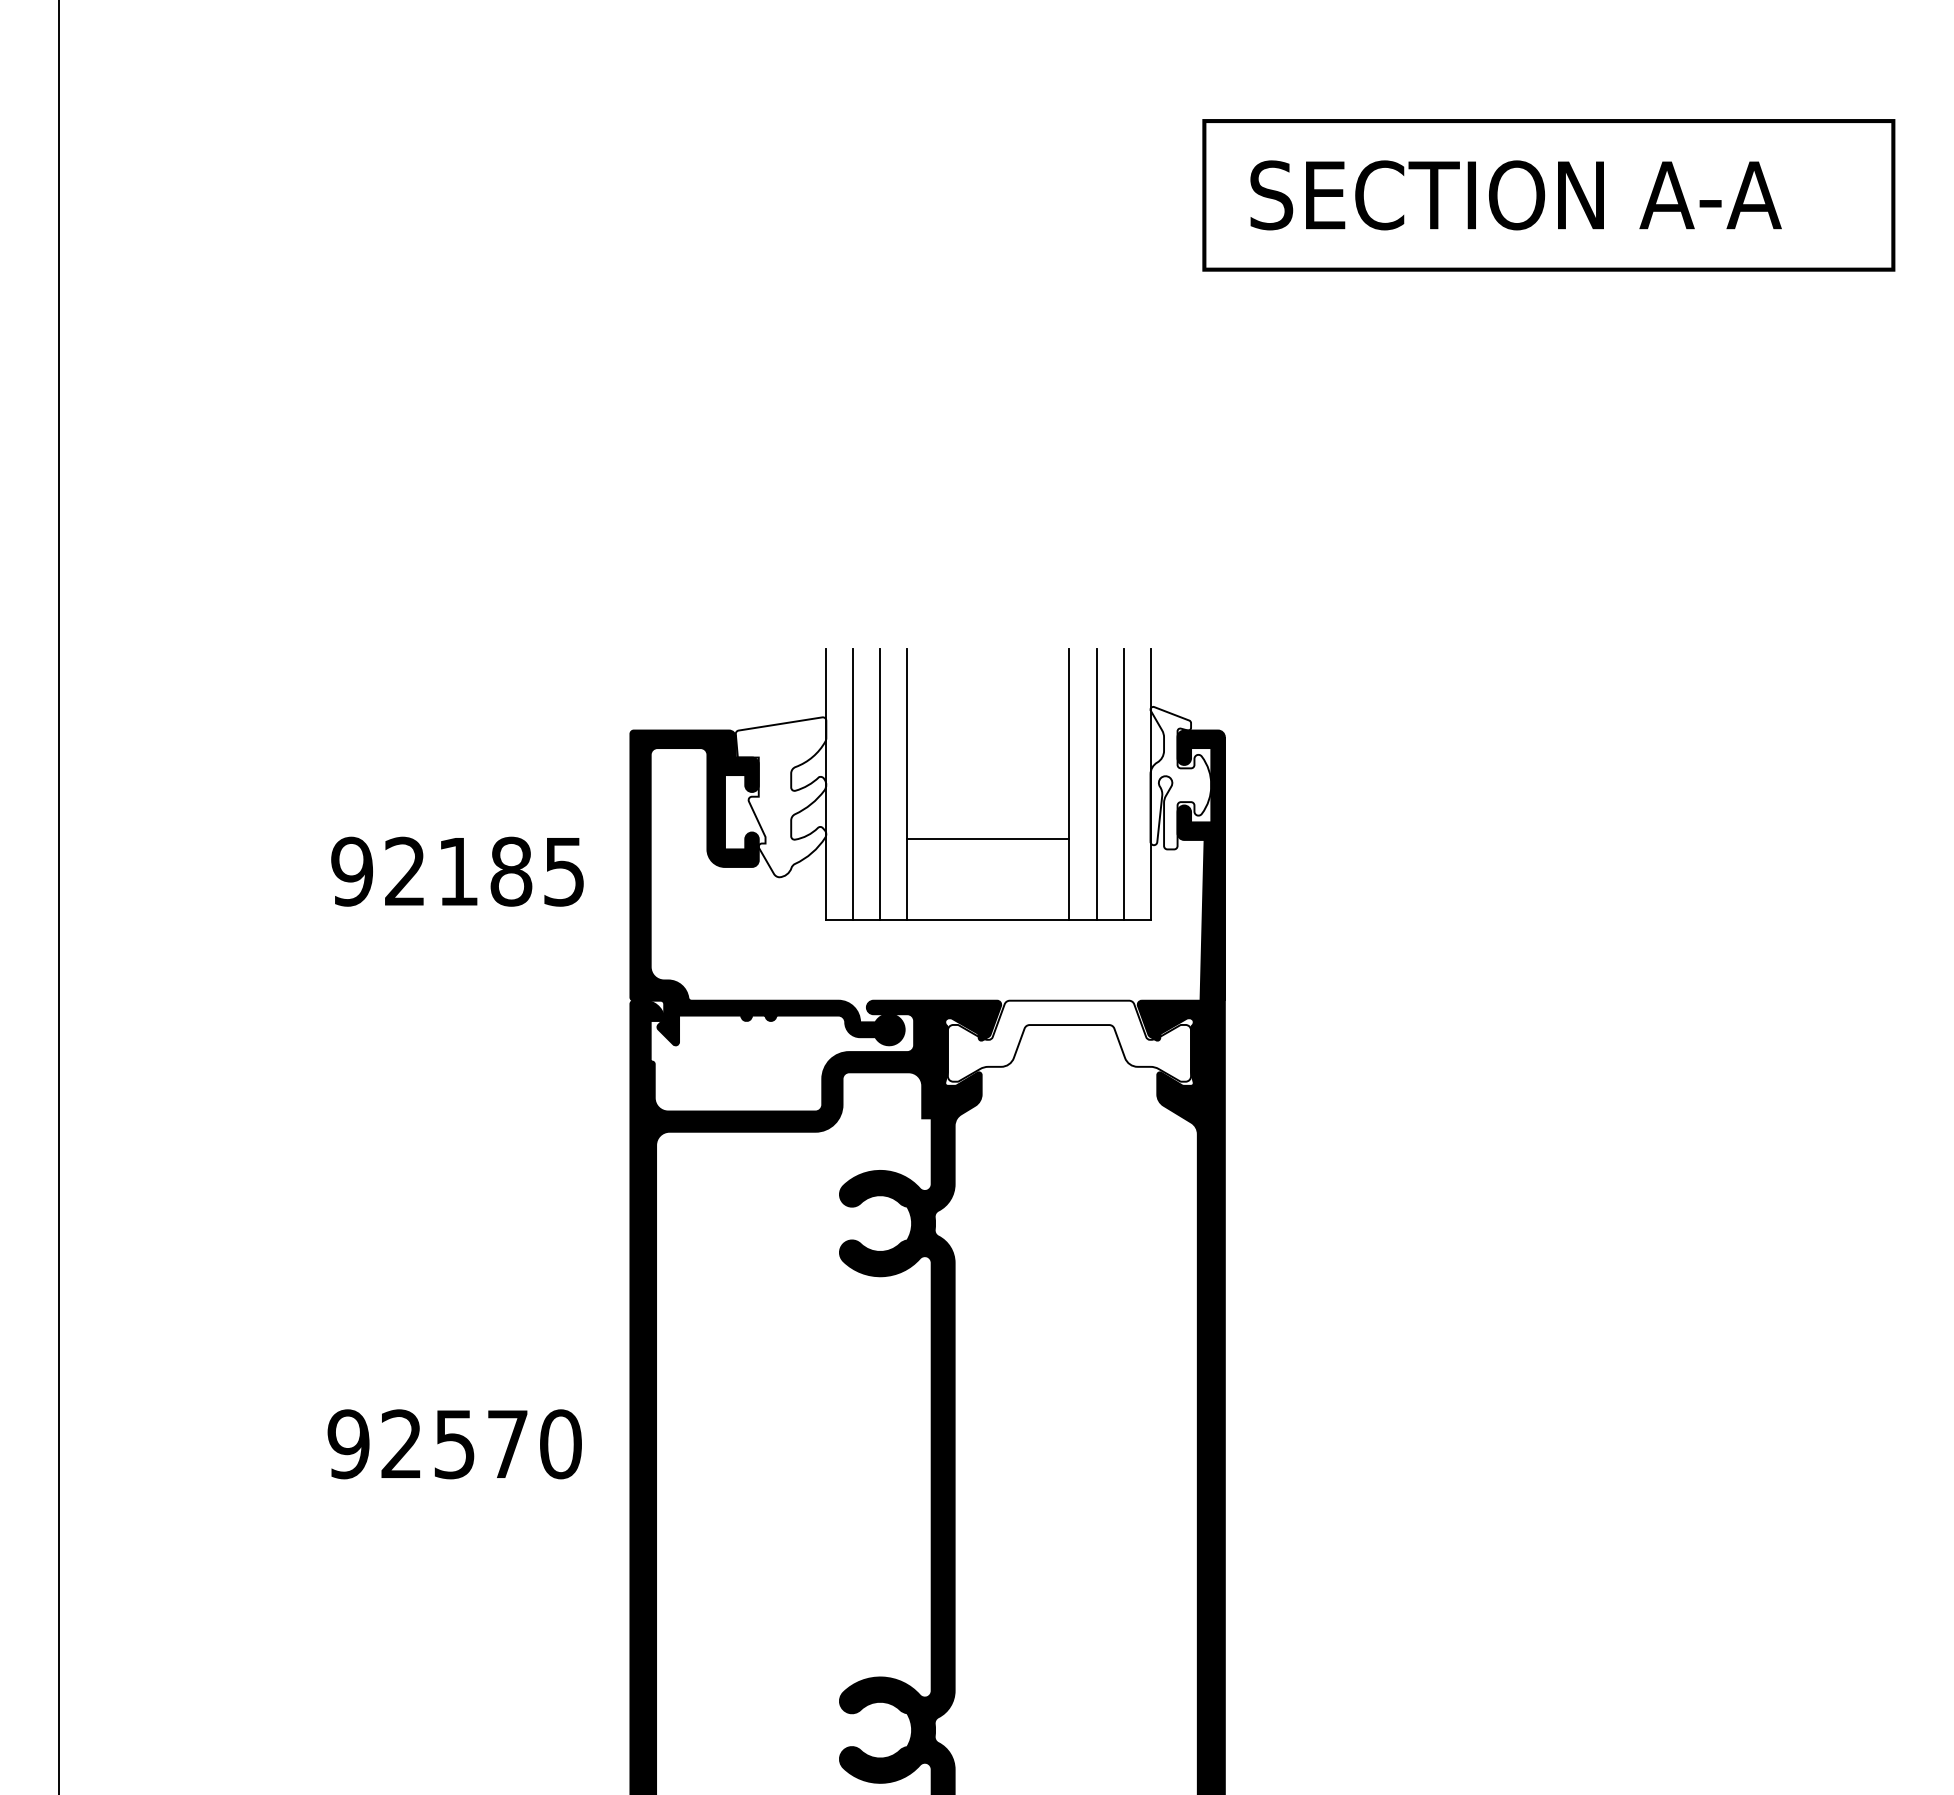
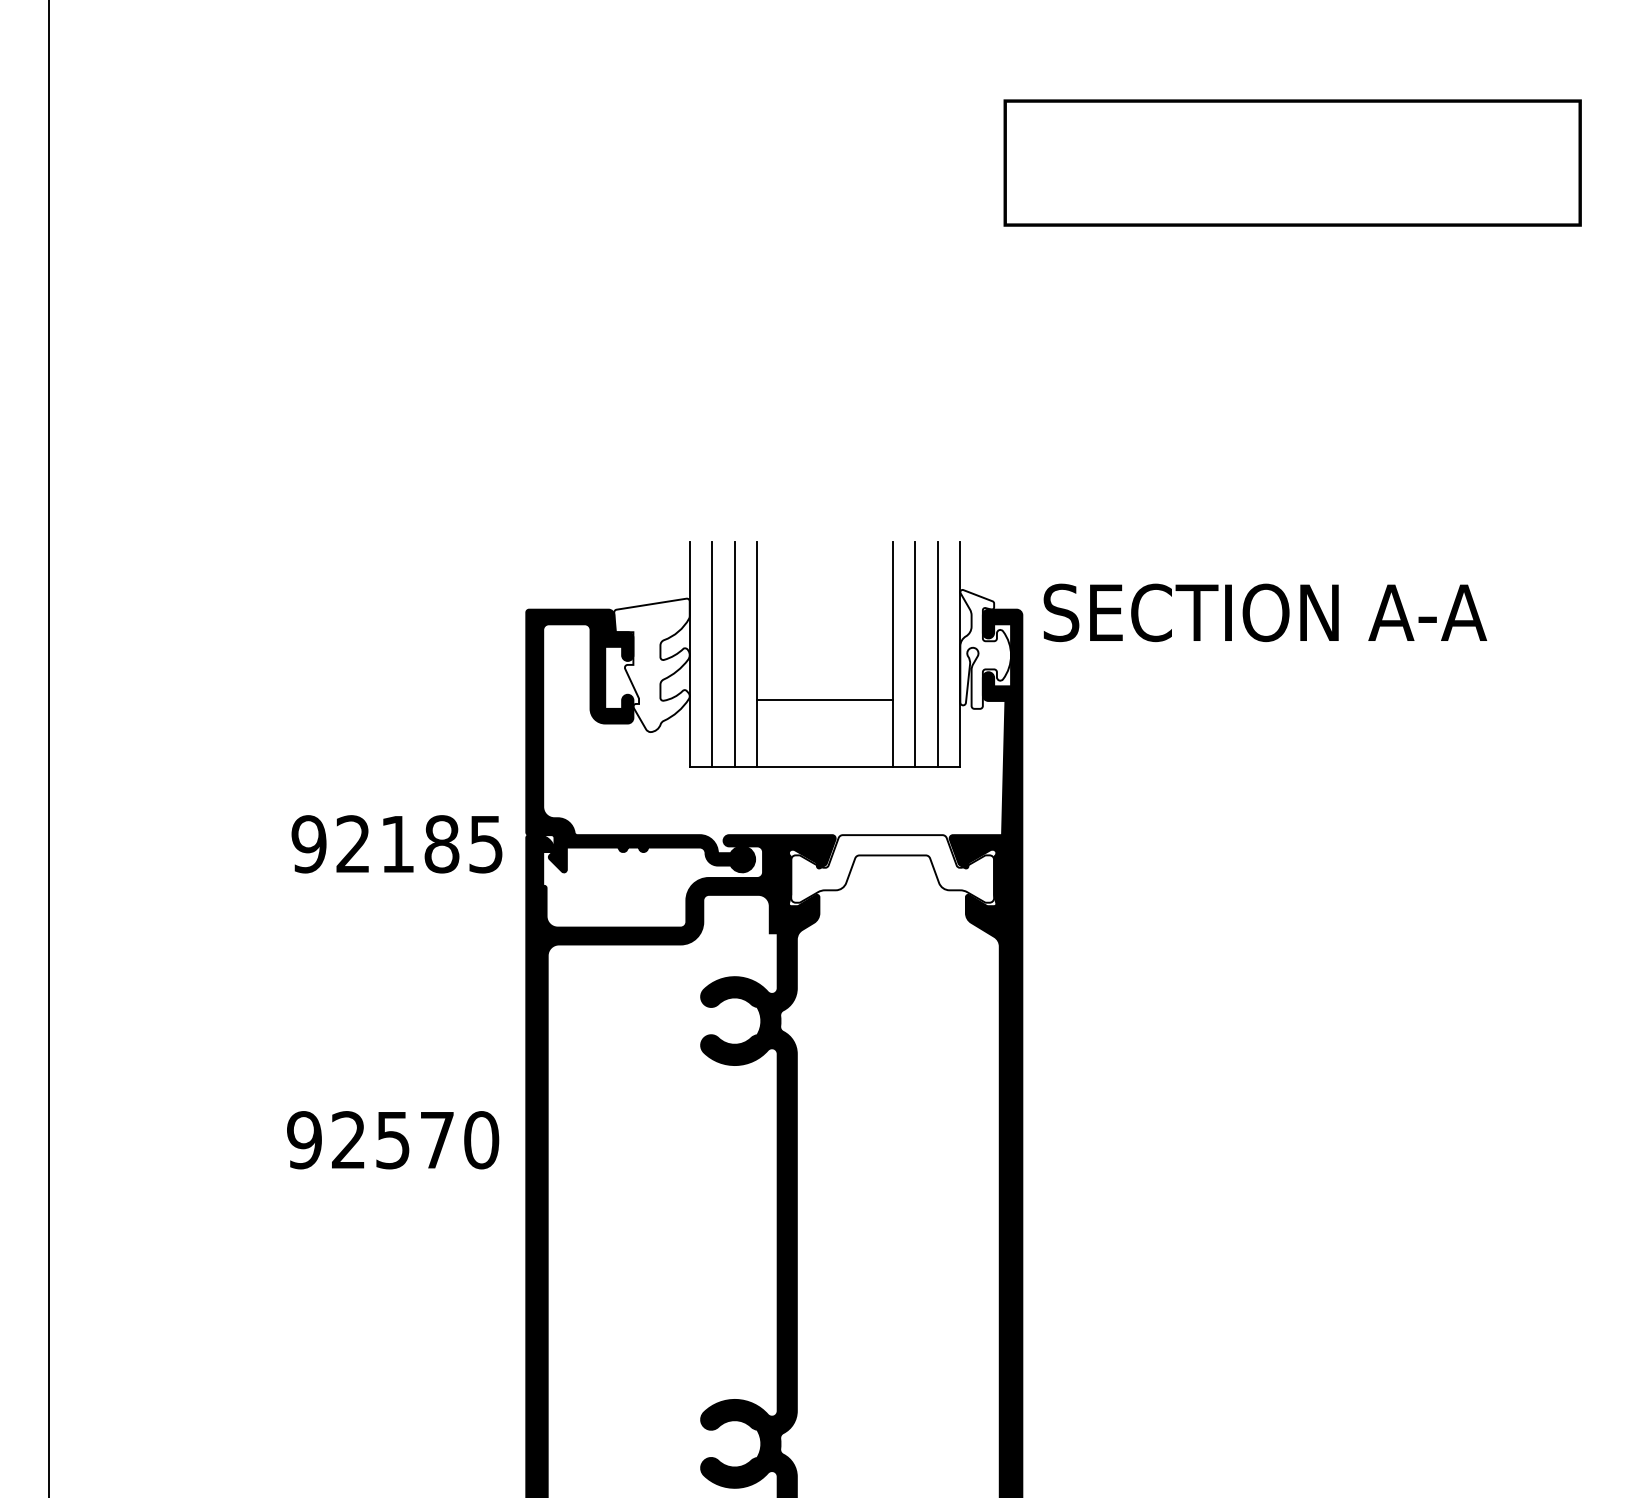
text: (1515, 195) -> (1264, 612), moved
text: (457, 871) -> (396, 844), moved
text: (454, 1444) -> (392, 1140), moved

